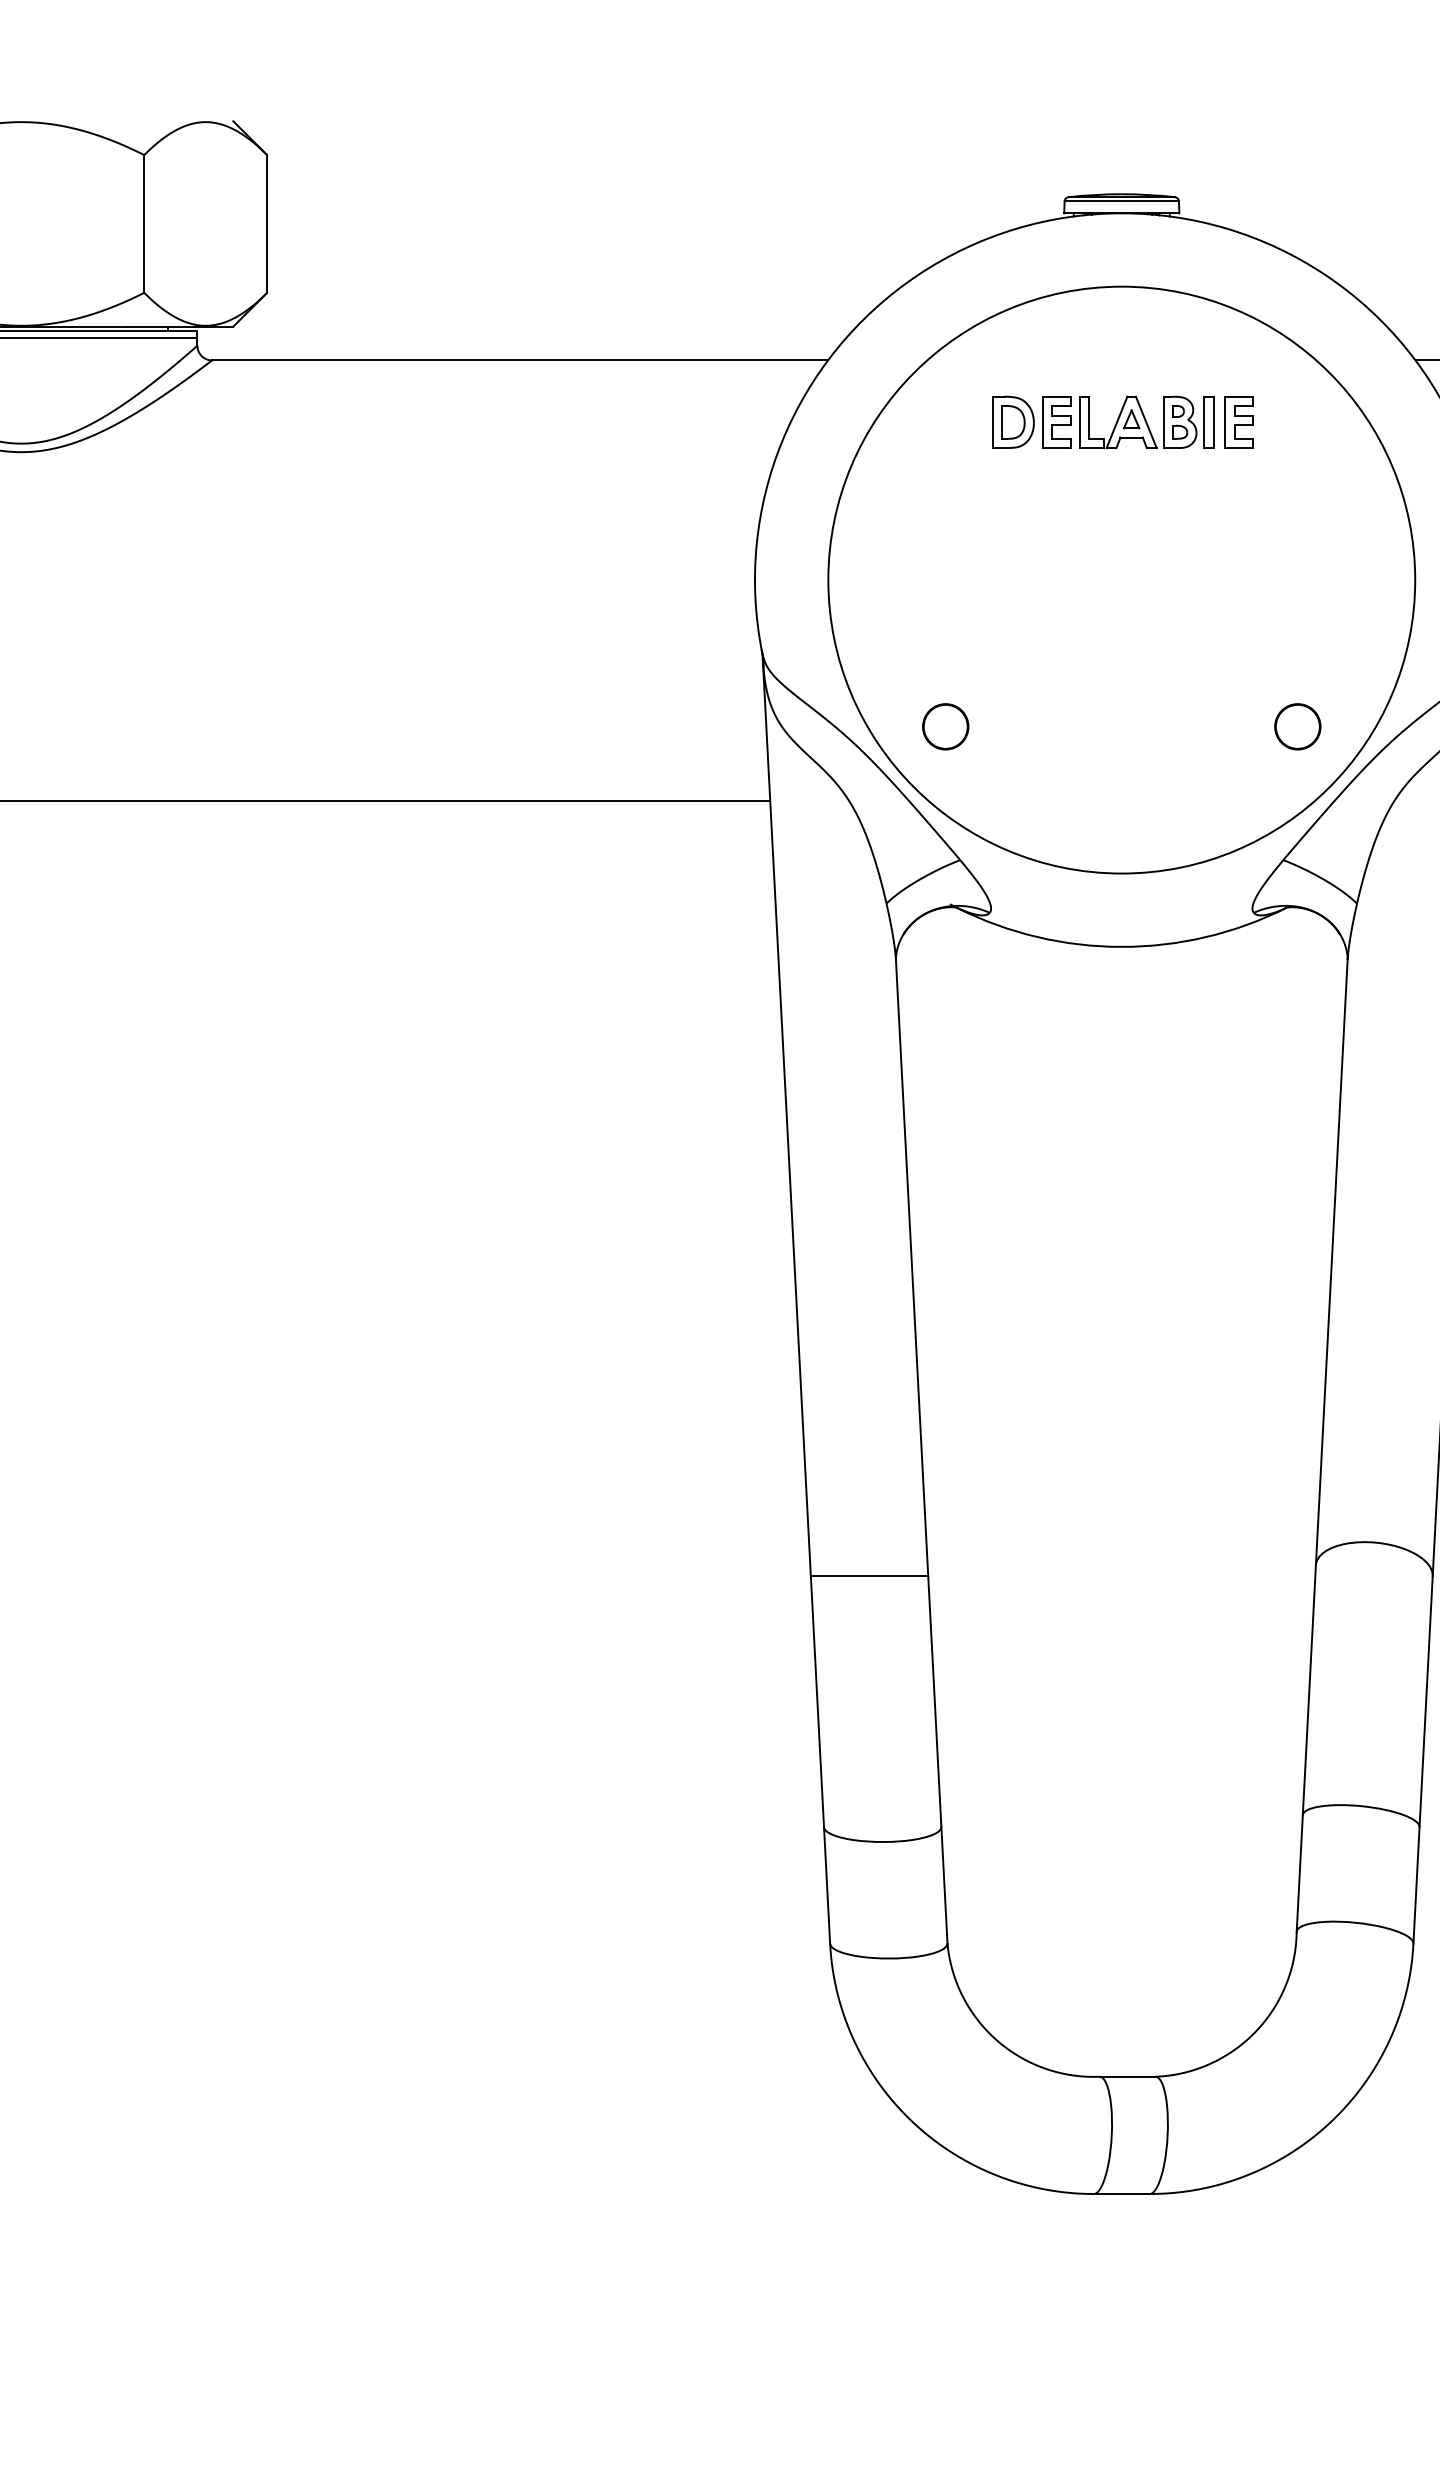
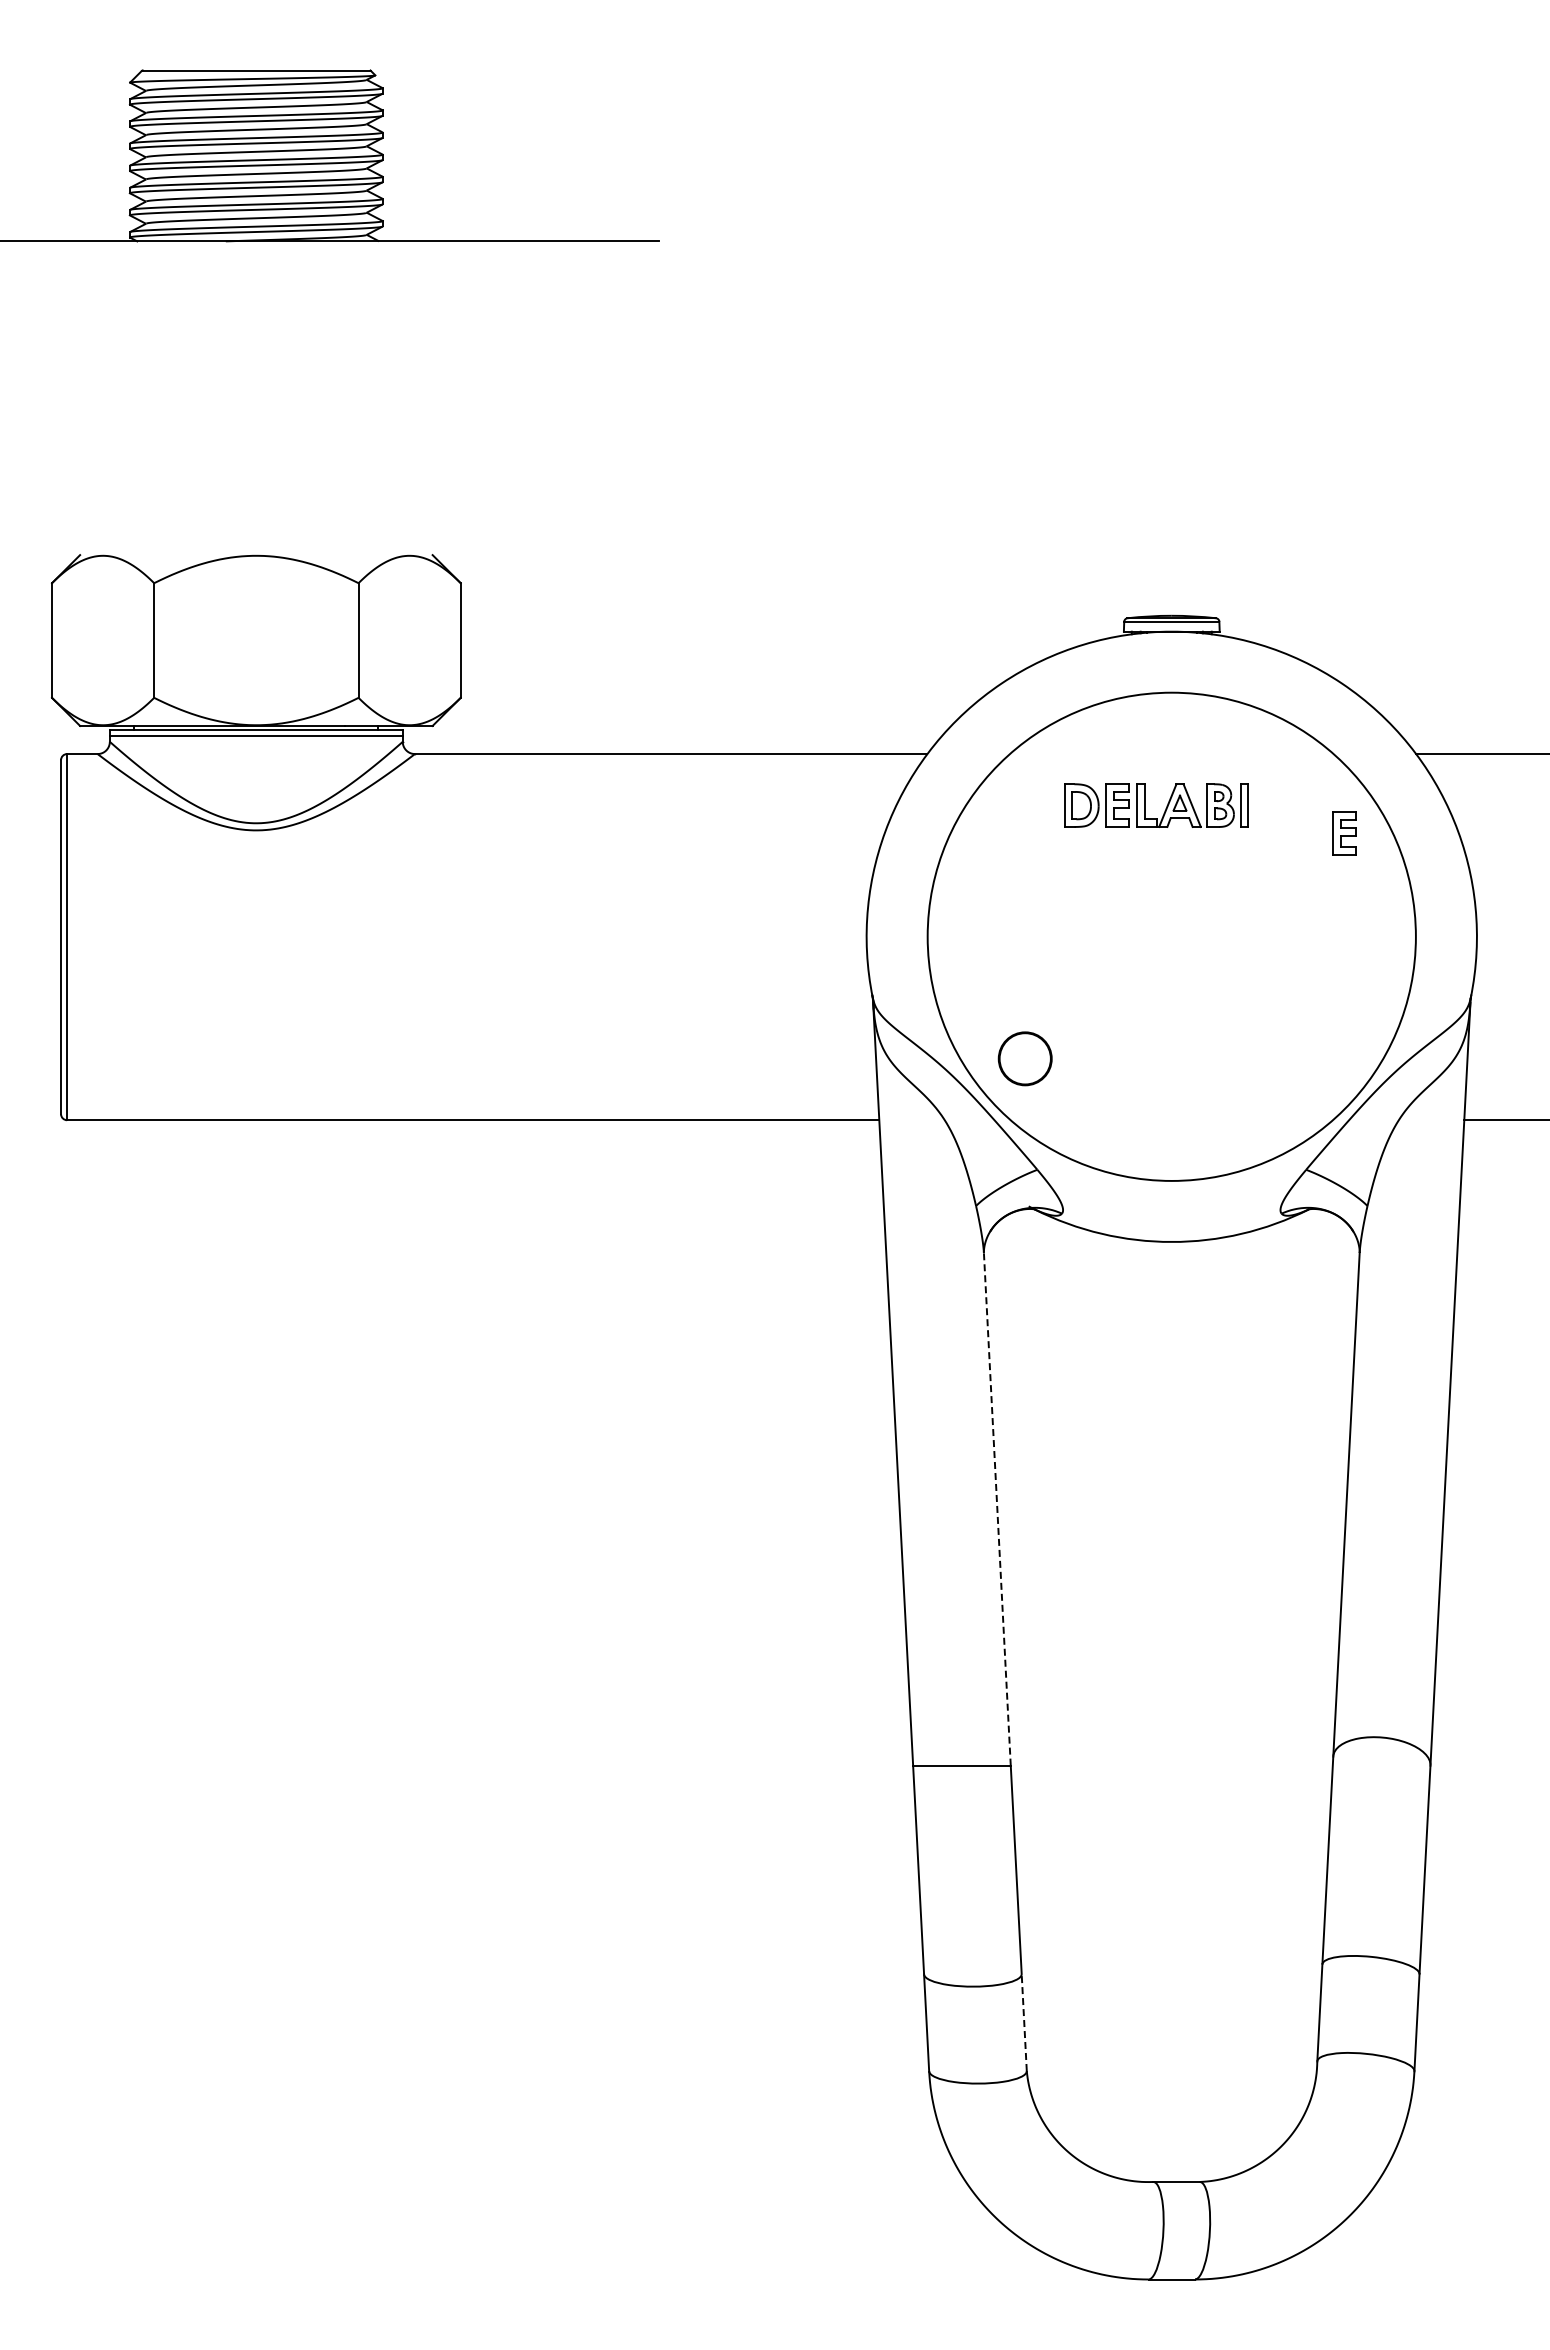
part: (1239, 422) -> (1344, 833), moved
part: (945, 726) -> (1025, 1058), size x1.4
part: (1298, 726) -> (1318, 1058), removed
line: (912, 1268) -> (997, 1509), solid -> dashed
line: (944, 1885) -> (1024, 2022), solid -> dashed

